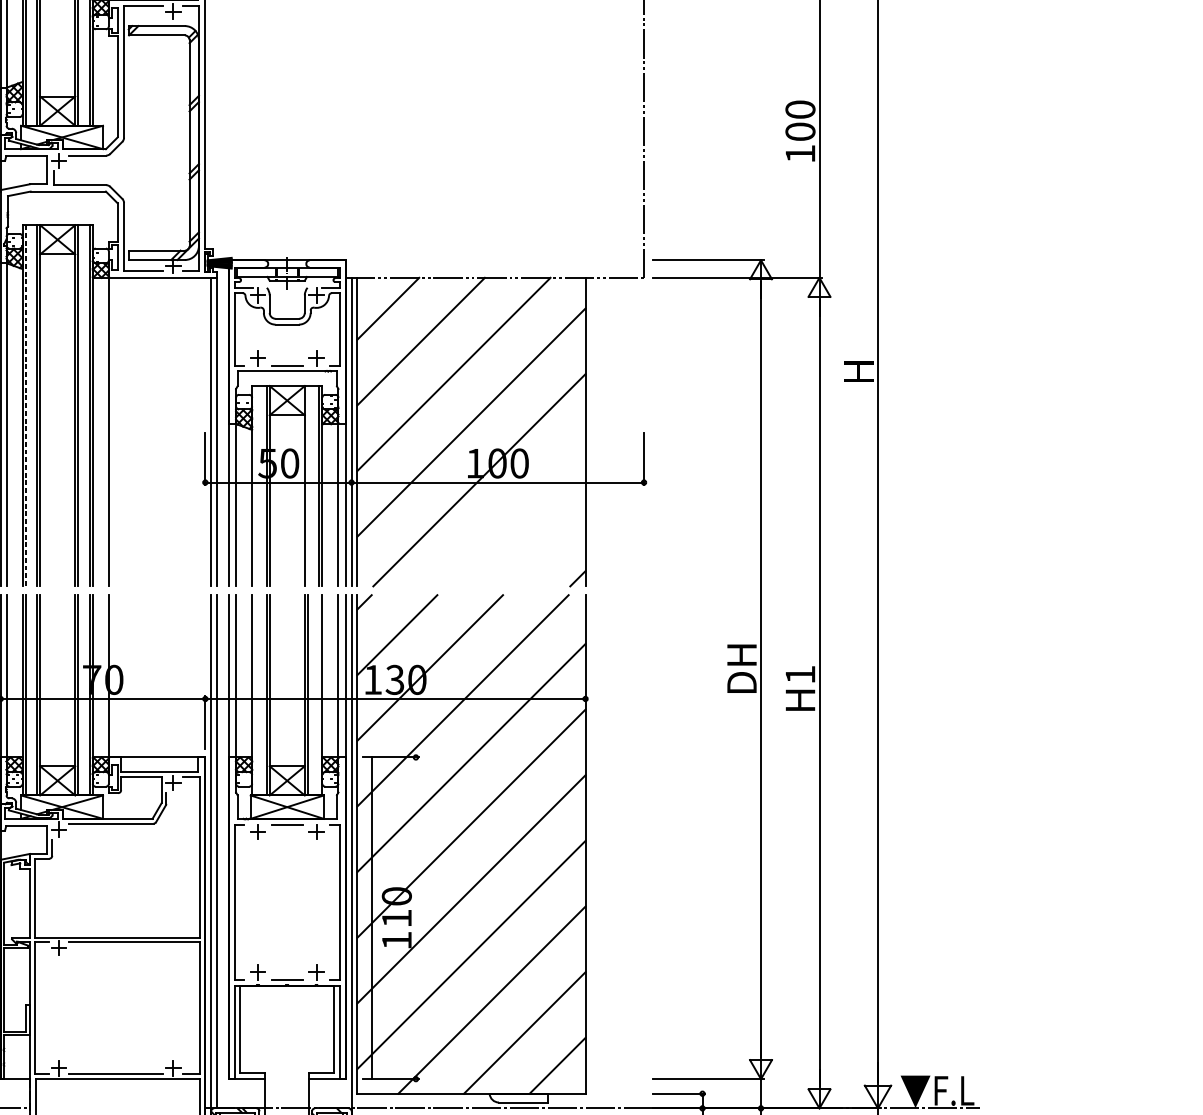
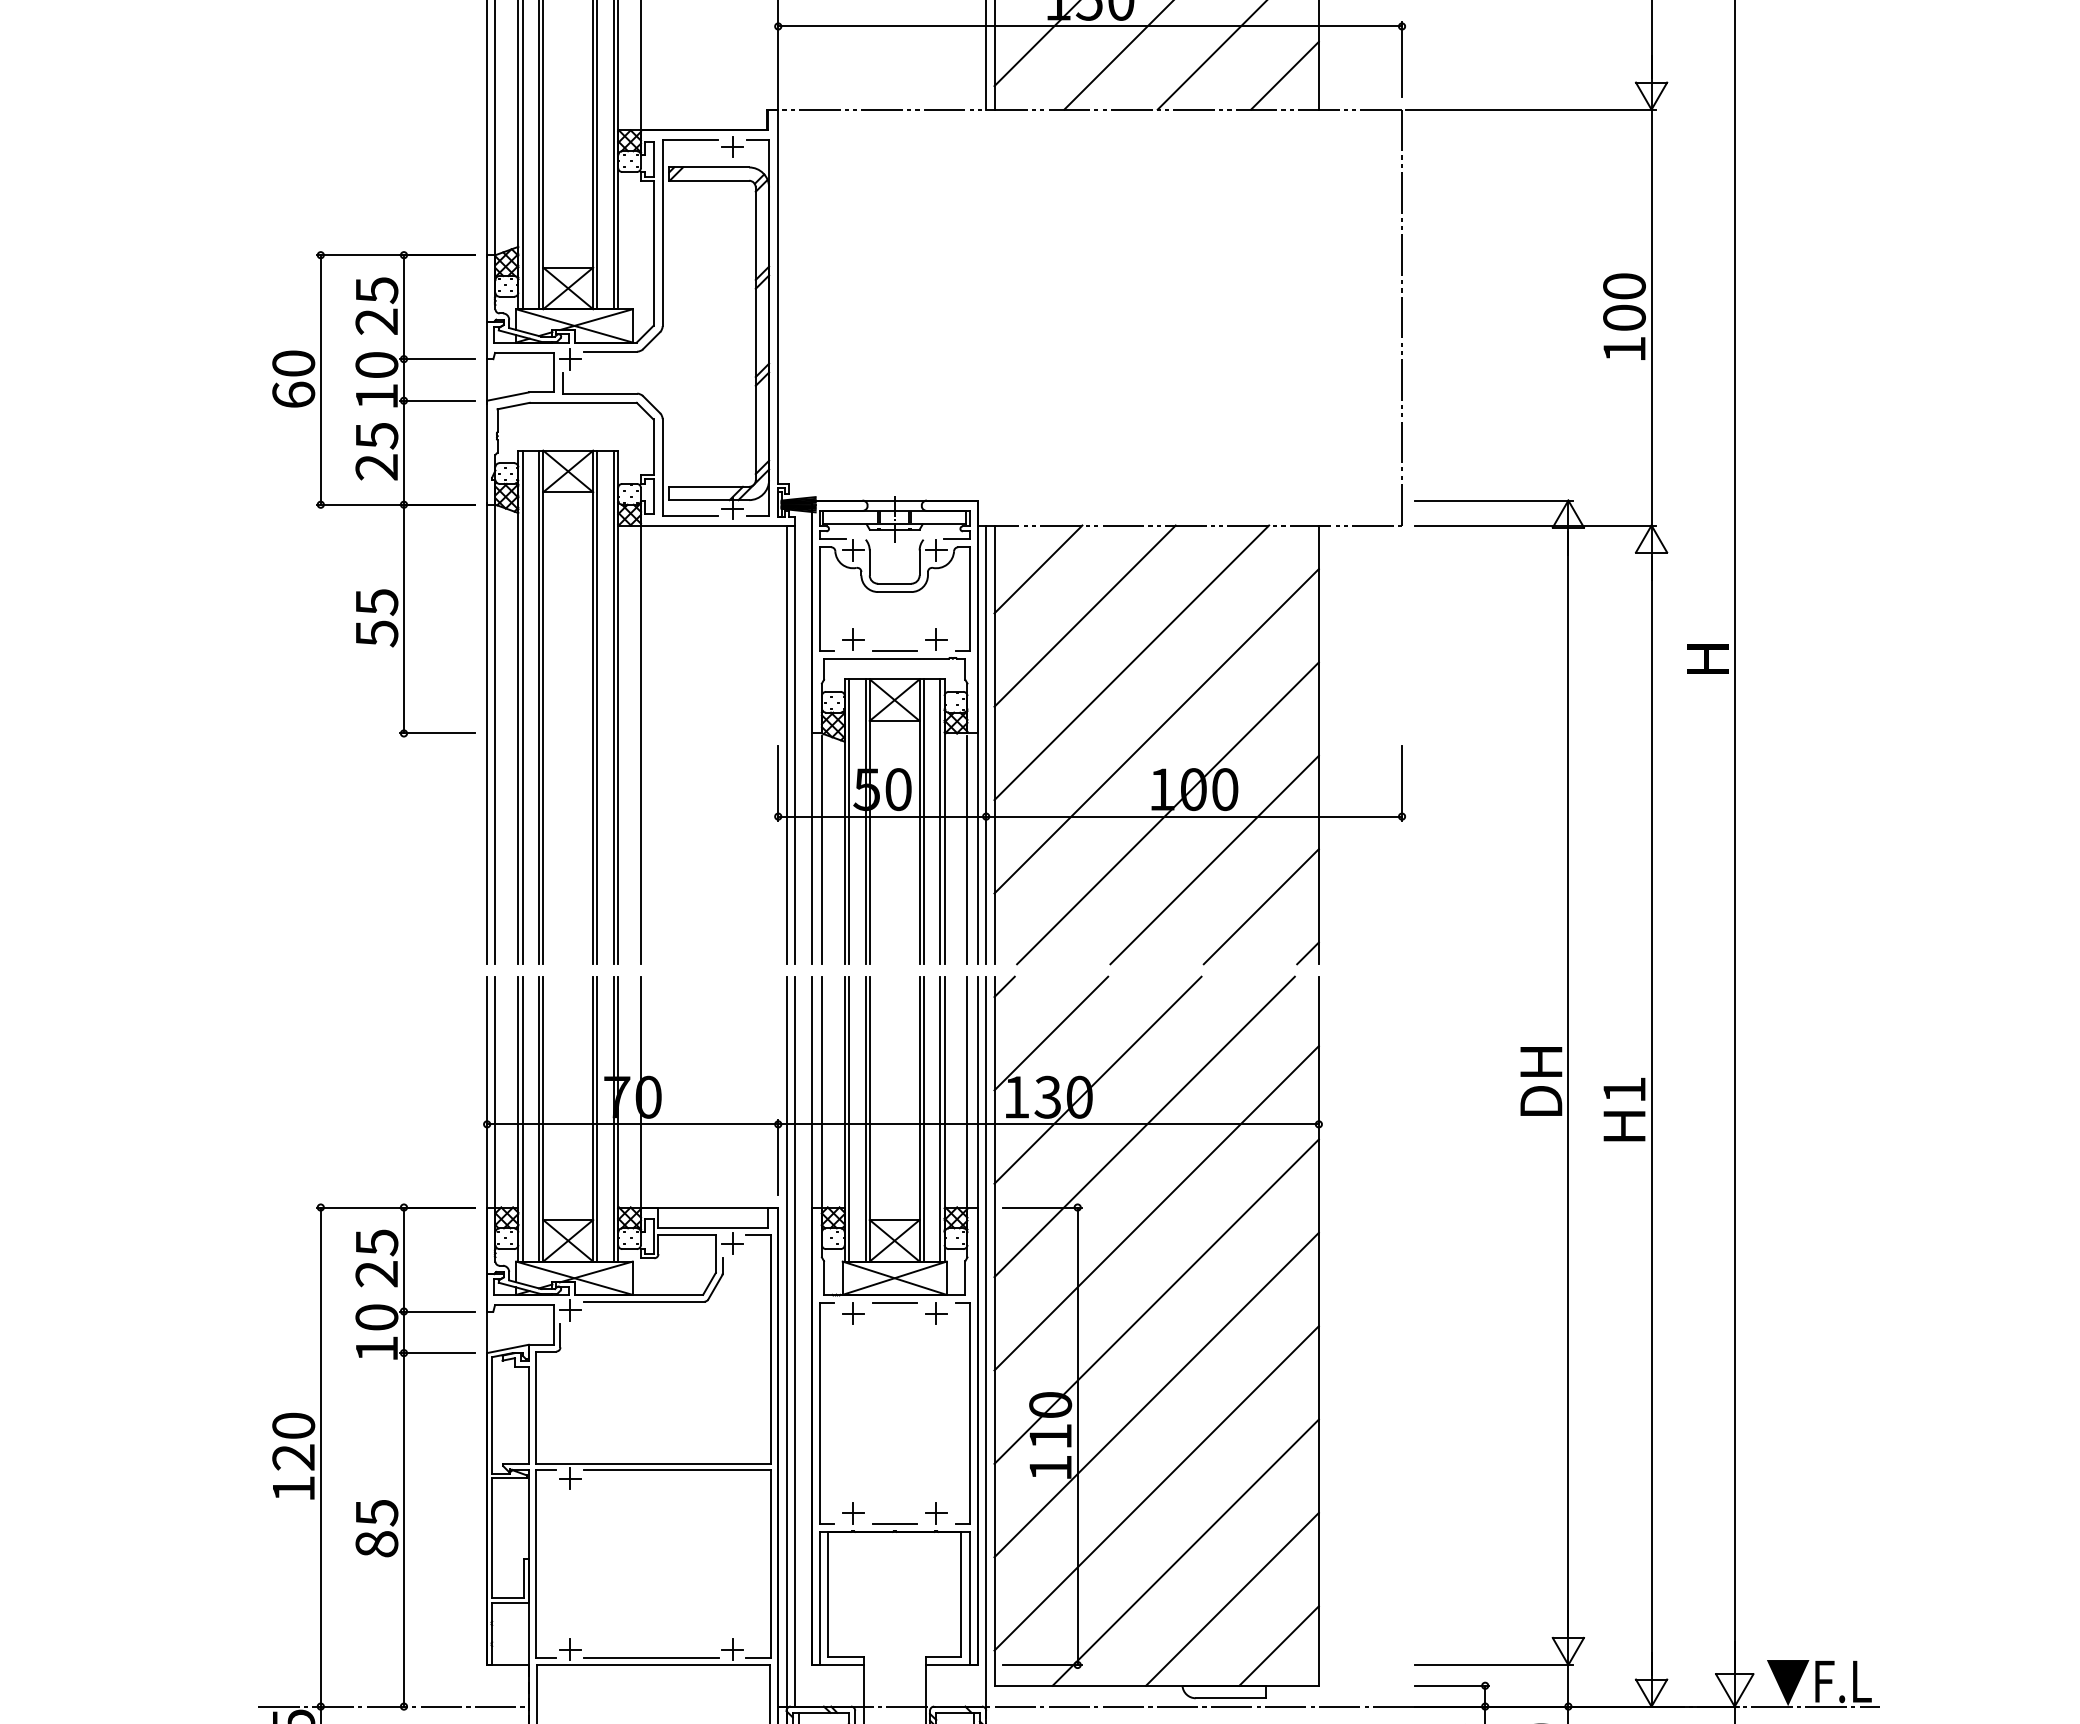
line: (25, 405) -> (522, 707), dashed -> solid
line: (254, 485) -> (848, 821), added
line: (307, 485) -> (923, 821), added
line: (512, 512) -> (1214, 859), added
line: (544, 545) -> (1260, 906), added
line: (254, 694) -> (848, 1118), added
line: (319, 694) -> (940, 1118), added
line: (371, 918) -> (1077, 1436), moved

